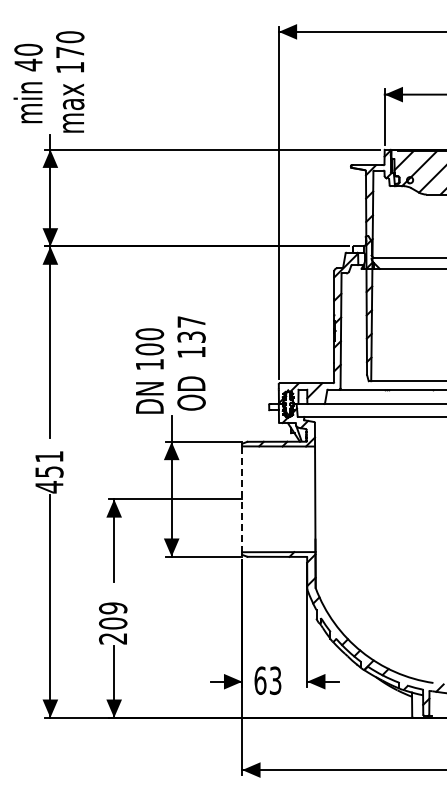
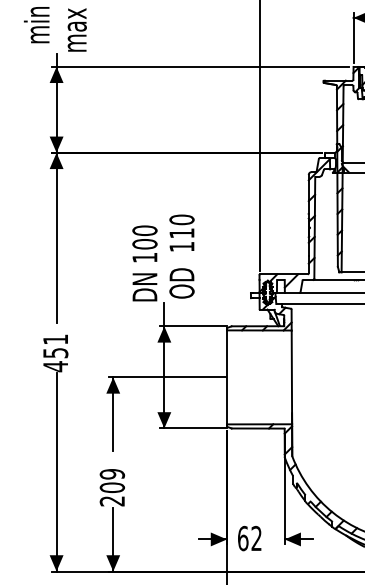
text: (191, 329) -> (181, 226), 137 -> 110
line: (242, 498) -> (227, 376), dashed -> solid
text: (275, 680) -> (256, 538), 63 -> 62

